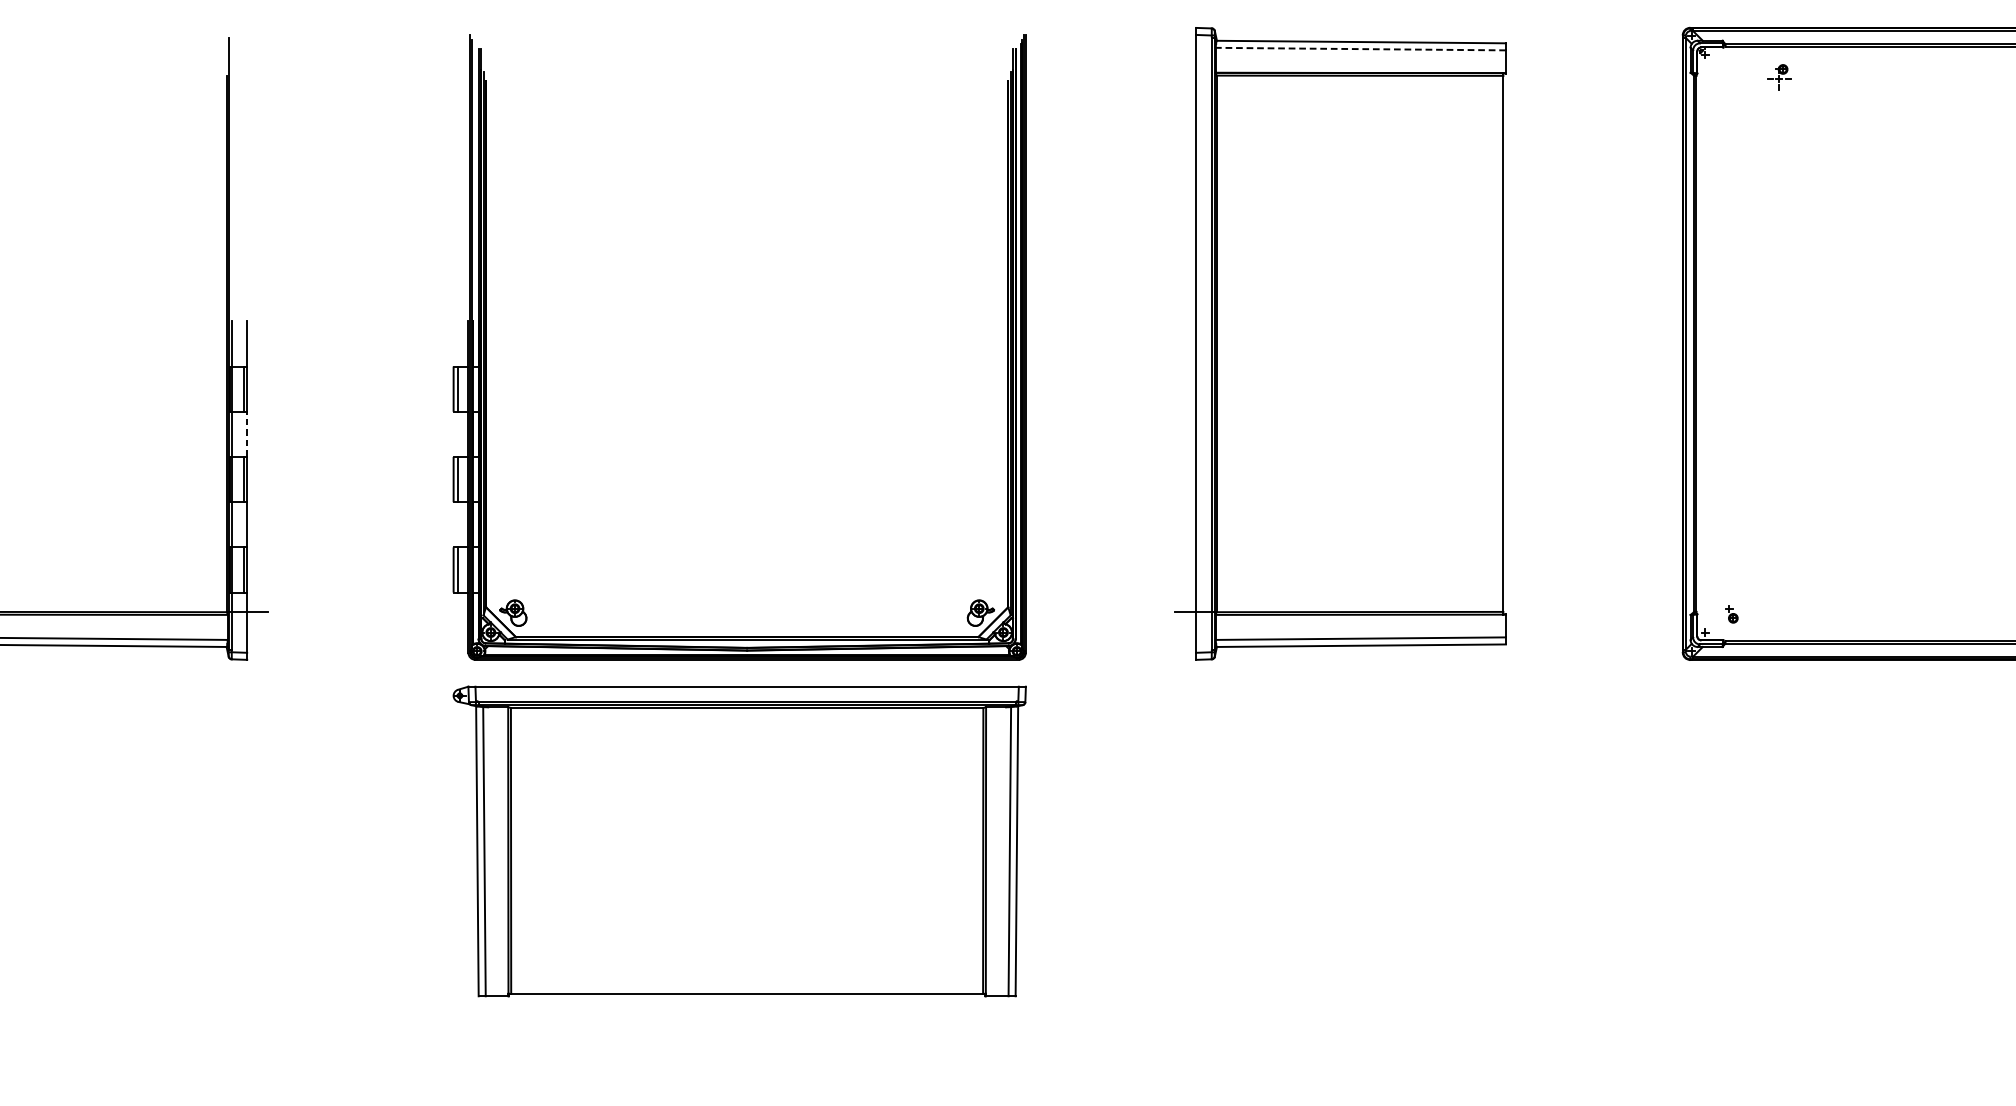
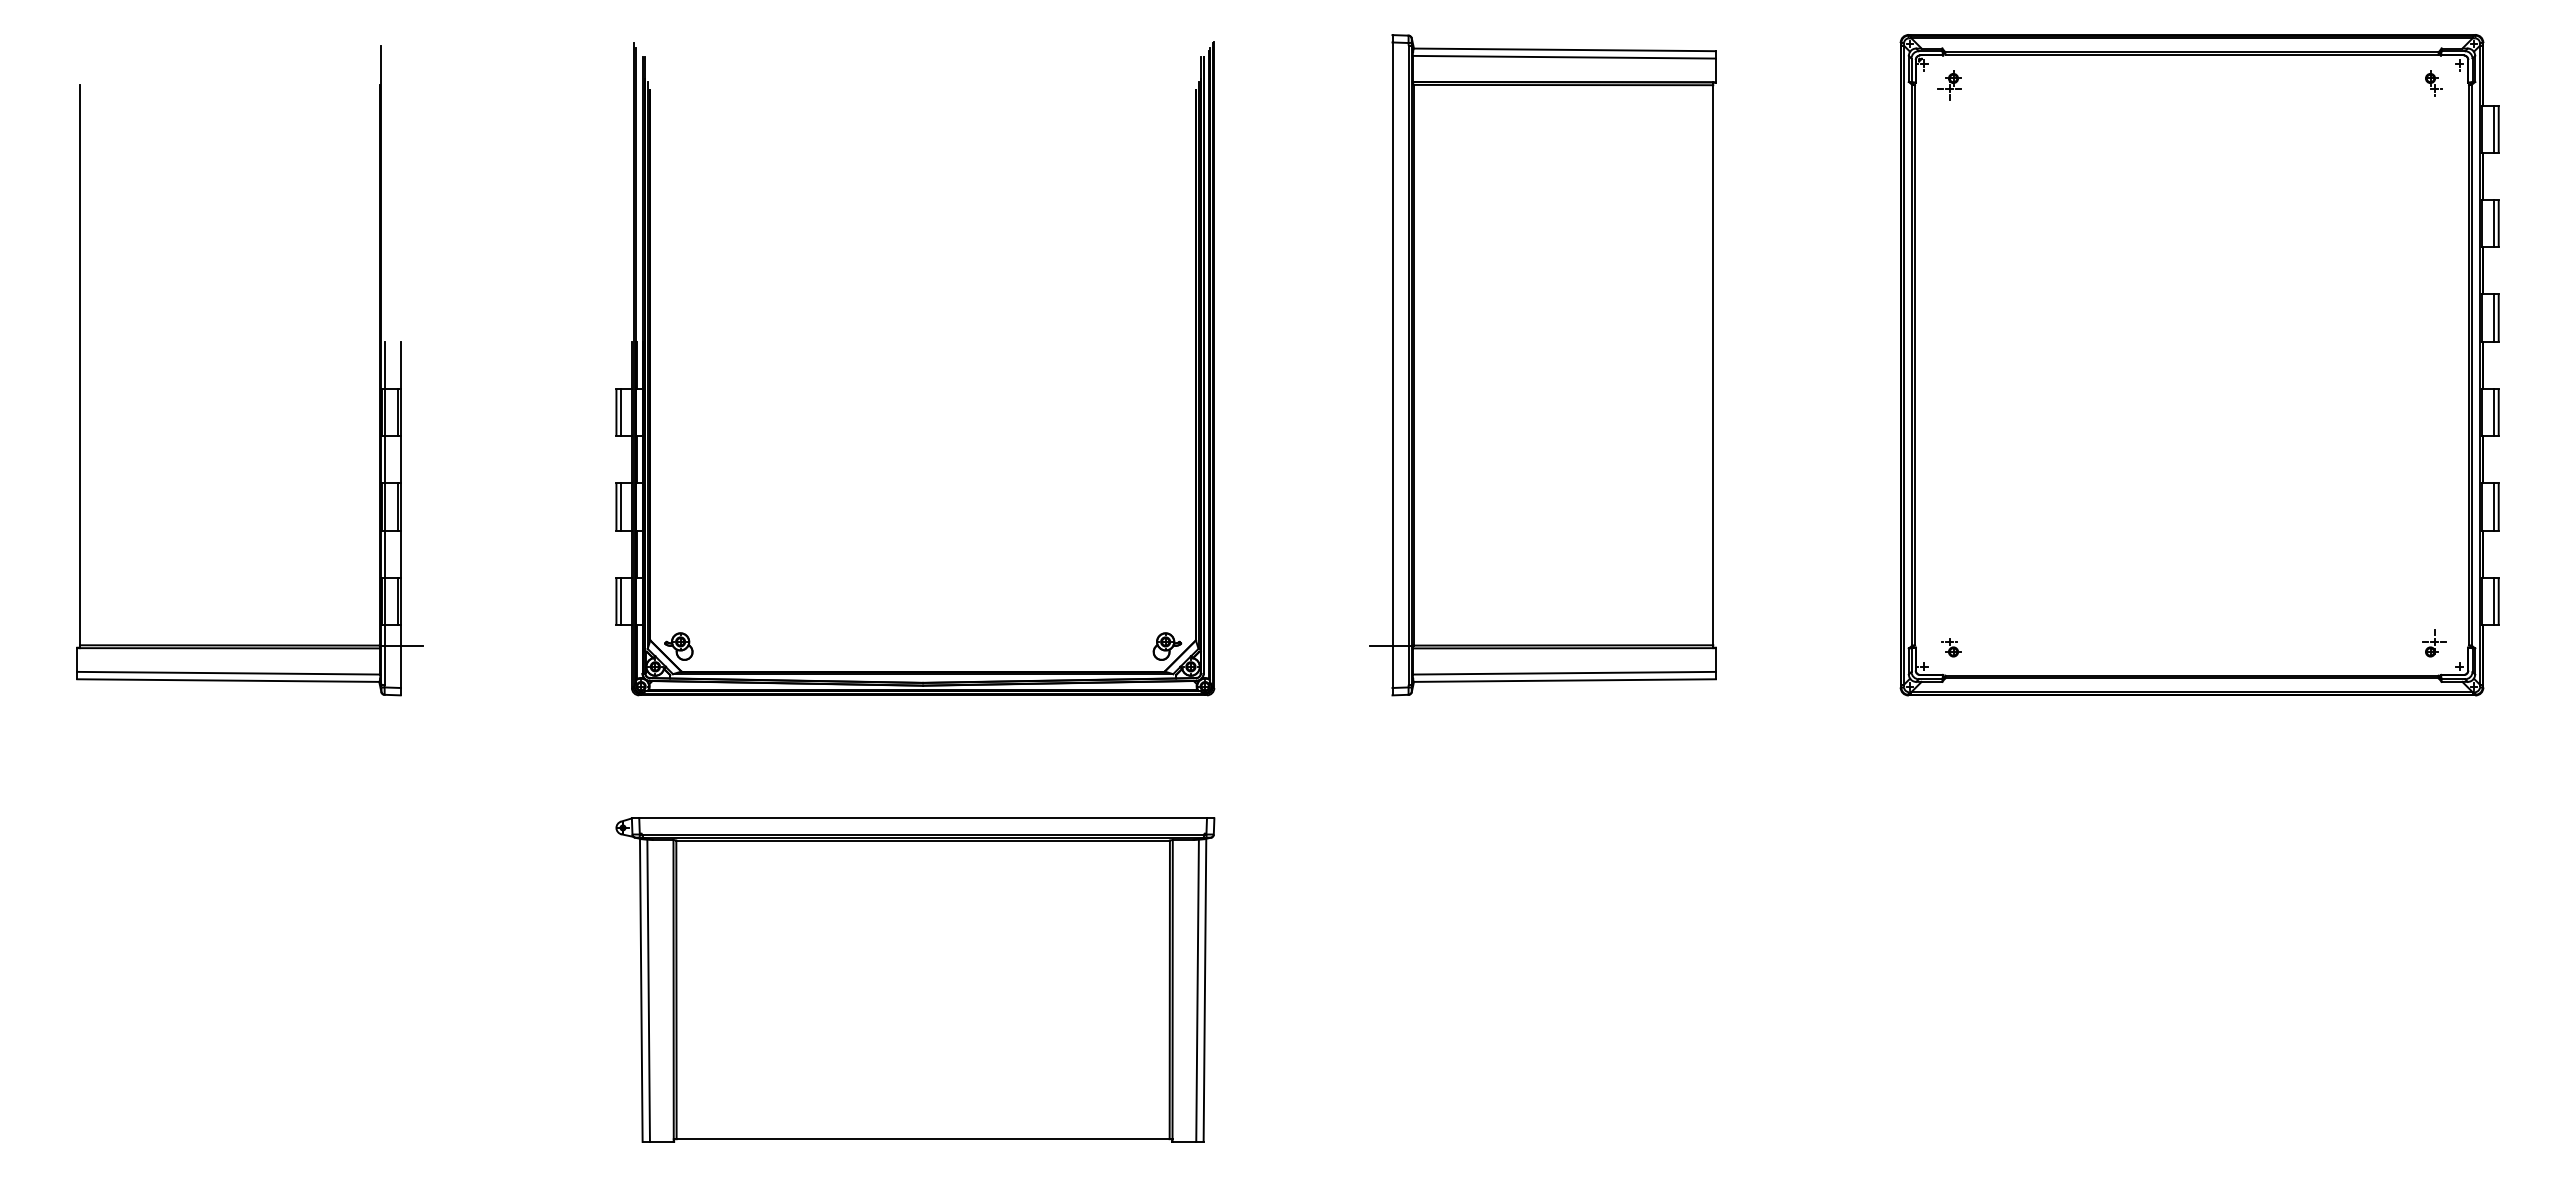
line: (1361, 49) -> (1564, 57), dashed -> solid
part: (1779, 76) -> (1949, 85), moved
line: (246, 434) -> (400, 459), dashed -> solid
part: (739, 840) -> (915, 979), moved

